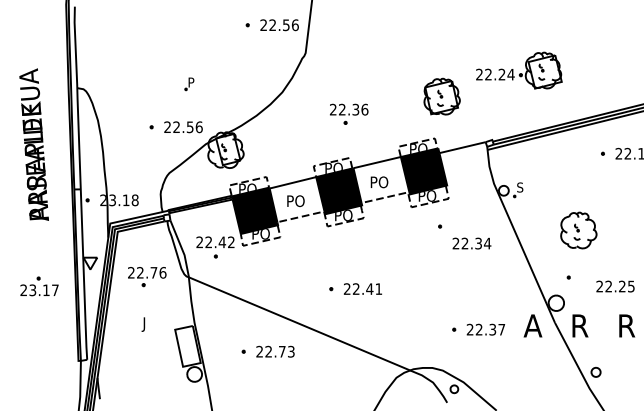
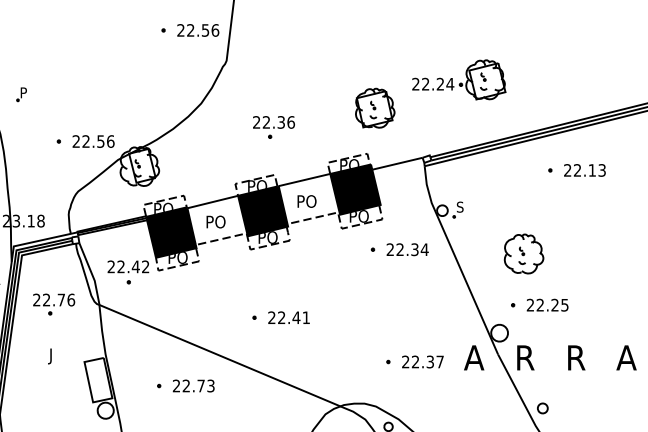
part: (189, 84) -> (21, 94), moved
text: (471, 243) -> (407, 249), moved
text: (615, 286) -> (547, 305), moved

